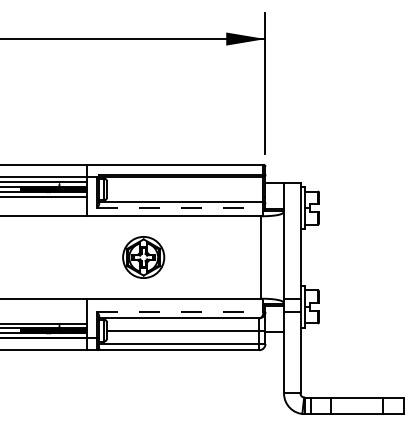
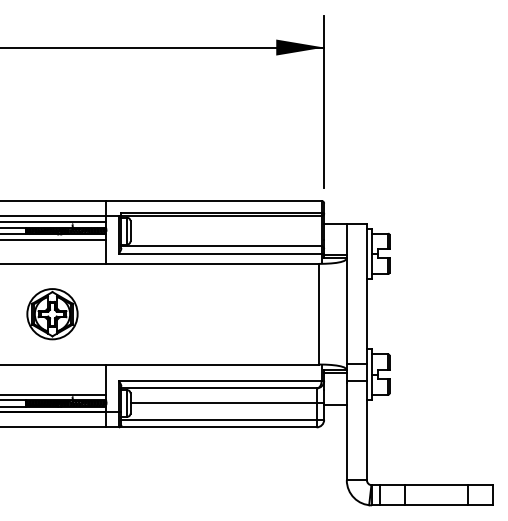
line: (181, 207) -> (221, 253), dashed -> solid
part: (143, 257) -> (52, 314), moved
line: (181, 311) -> (221, 380), dashed -> solid

